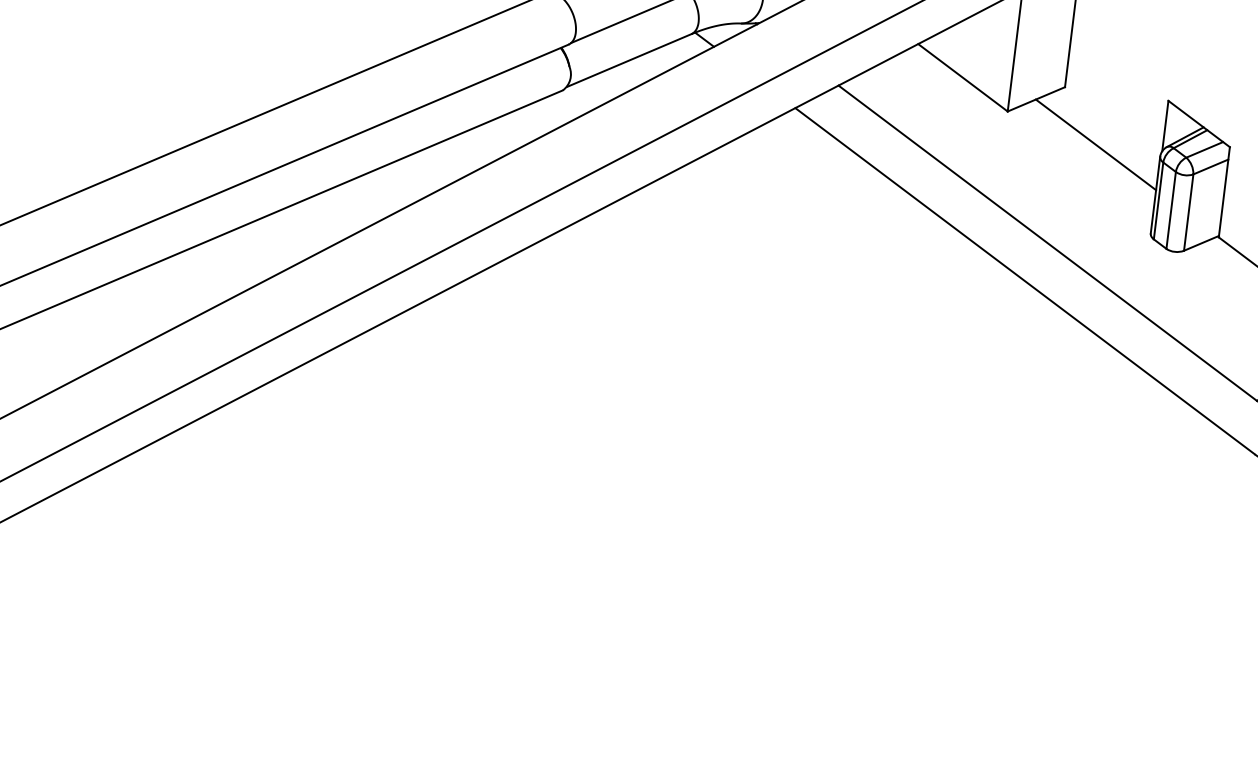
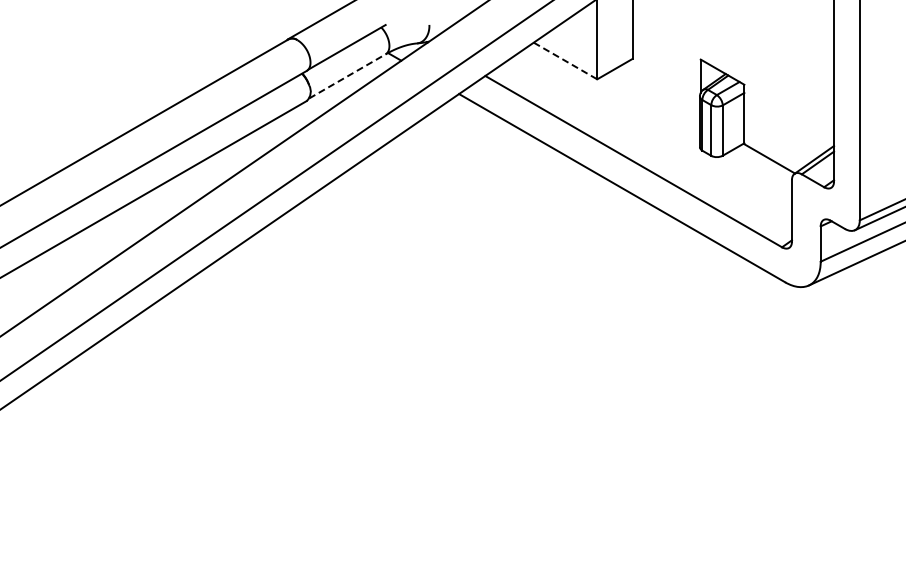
line: (629, 60) -> (347, 76), solid -> dashed
line: (962, 78) -> (565, 61), solid -> dashed
line: (1094, 144) -> (656, 93), removed

